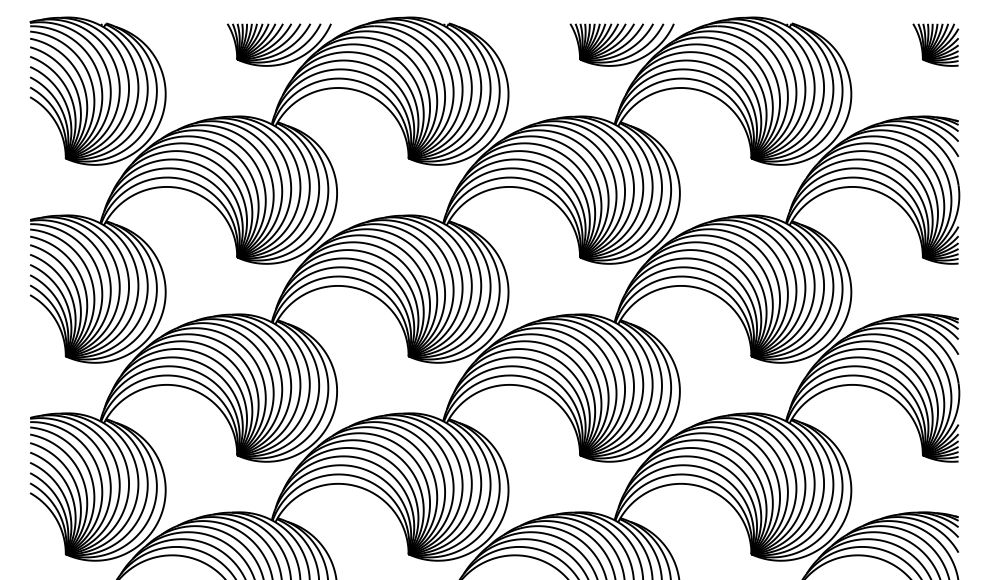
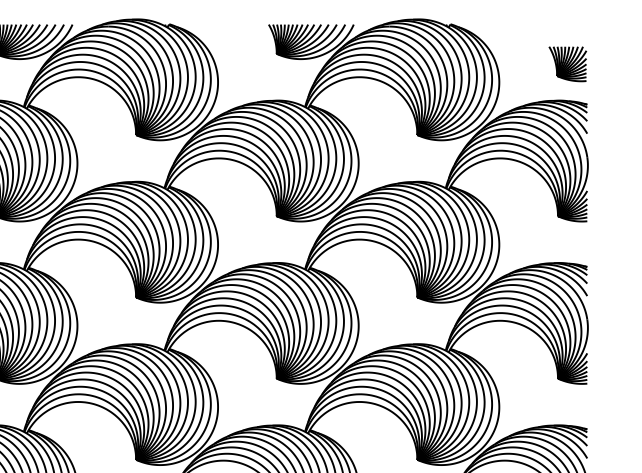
part: (935, 44) -> (567, 63), moved

